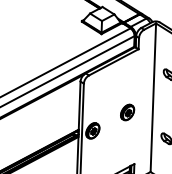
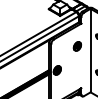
part: (125, 112) -> (76, 46), moved

